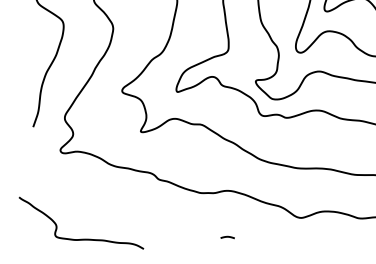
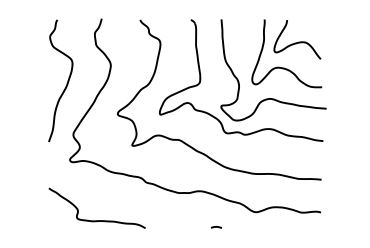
line: (227, 237) -> (216, 227), moved
curve: (80, 238) -> (96, 220), moved

